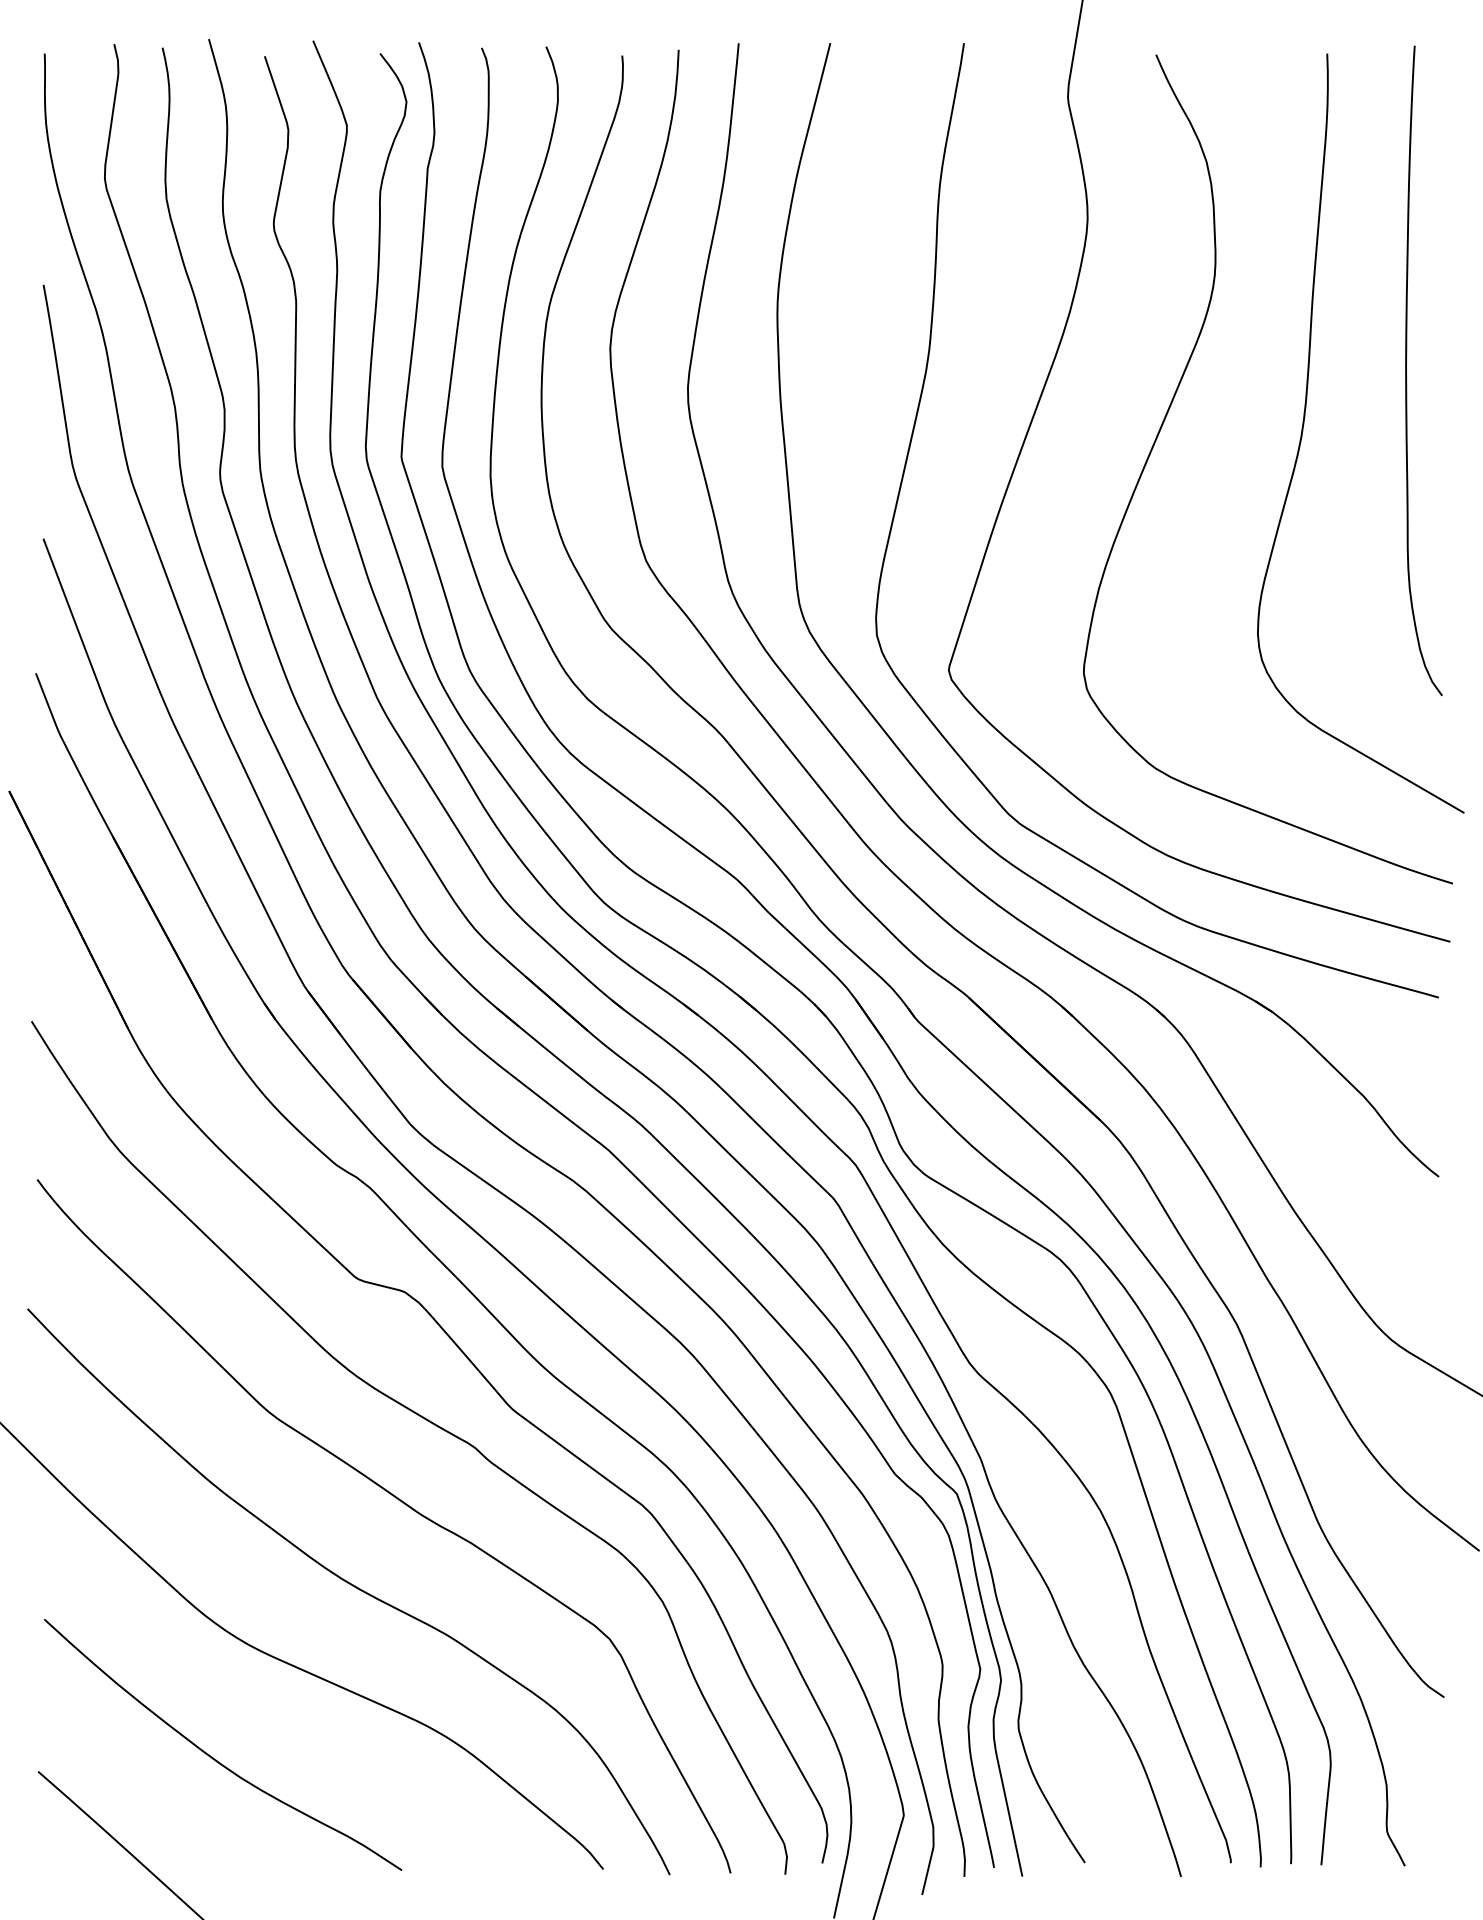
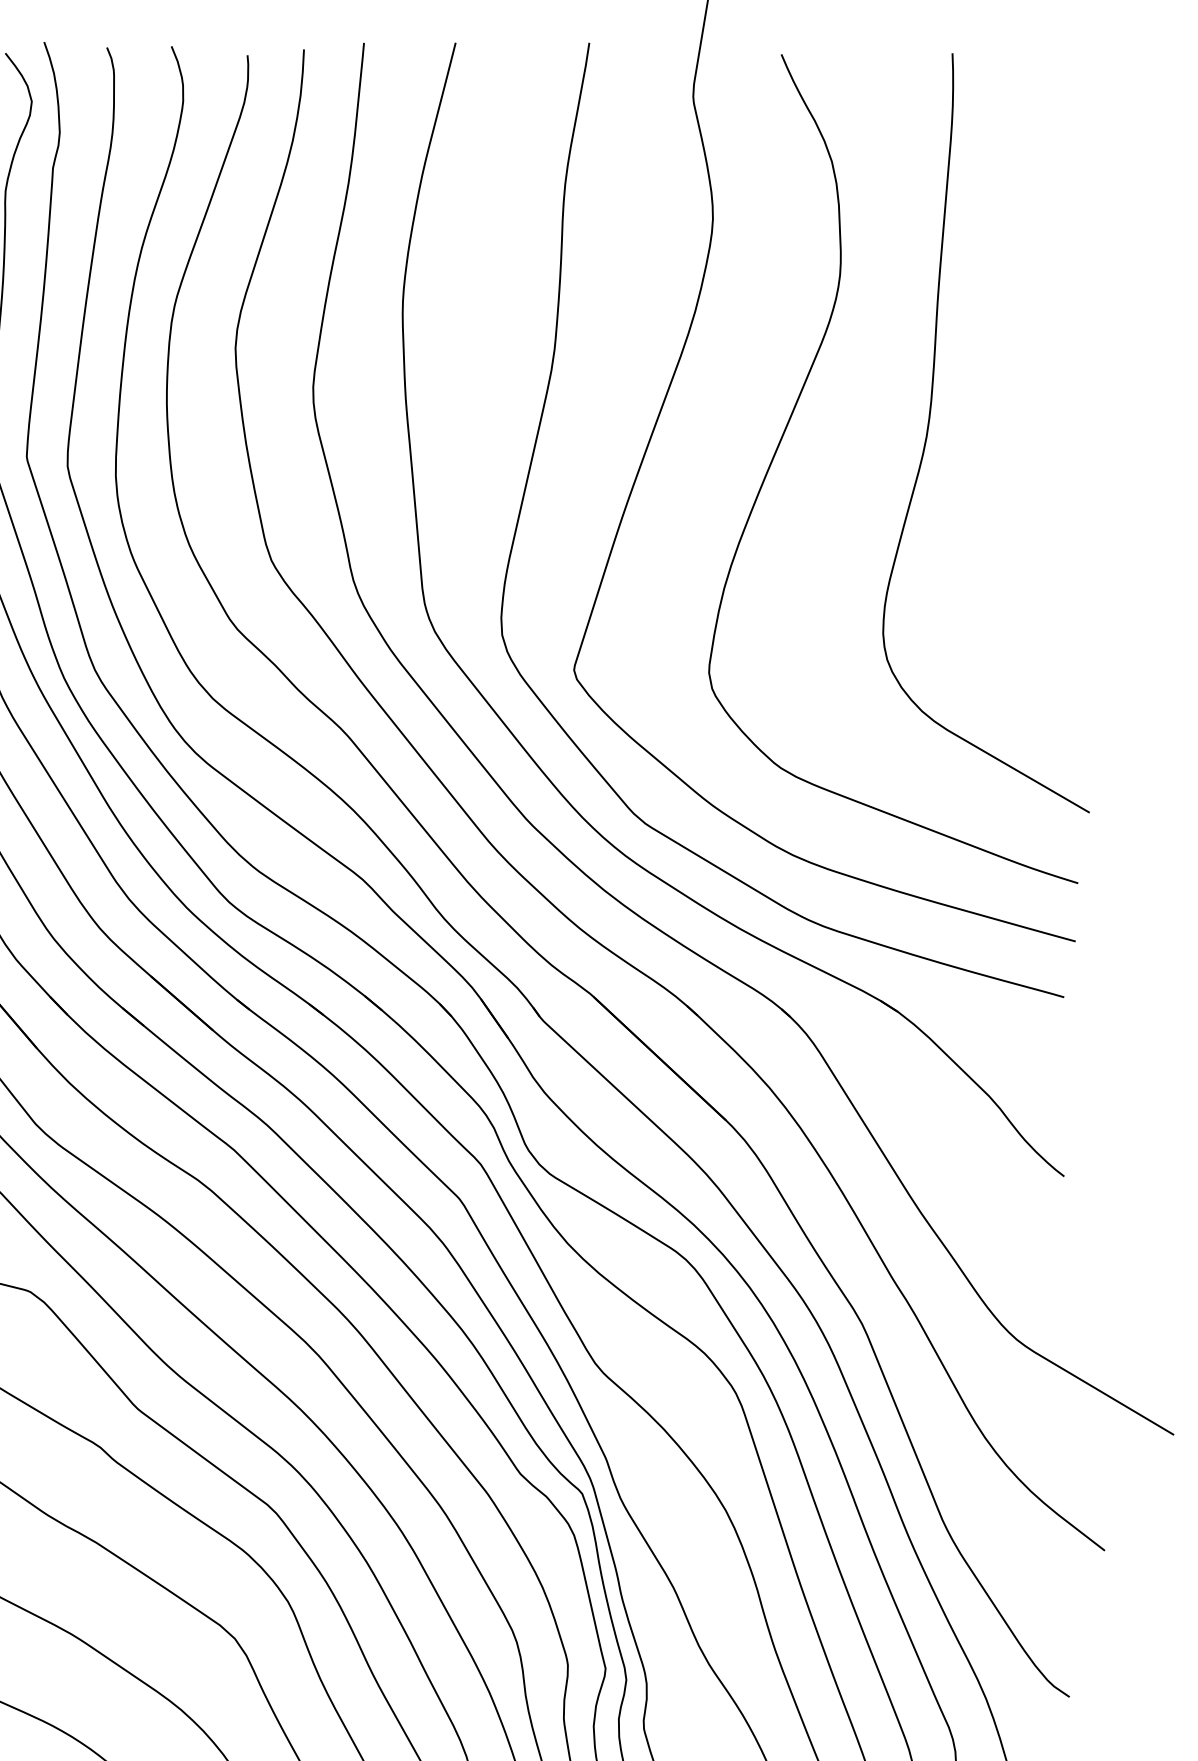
curve: (1406, 370) -> (1031, 370), removed

